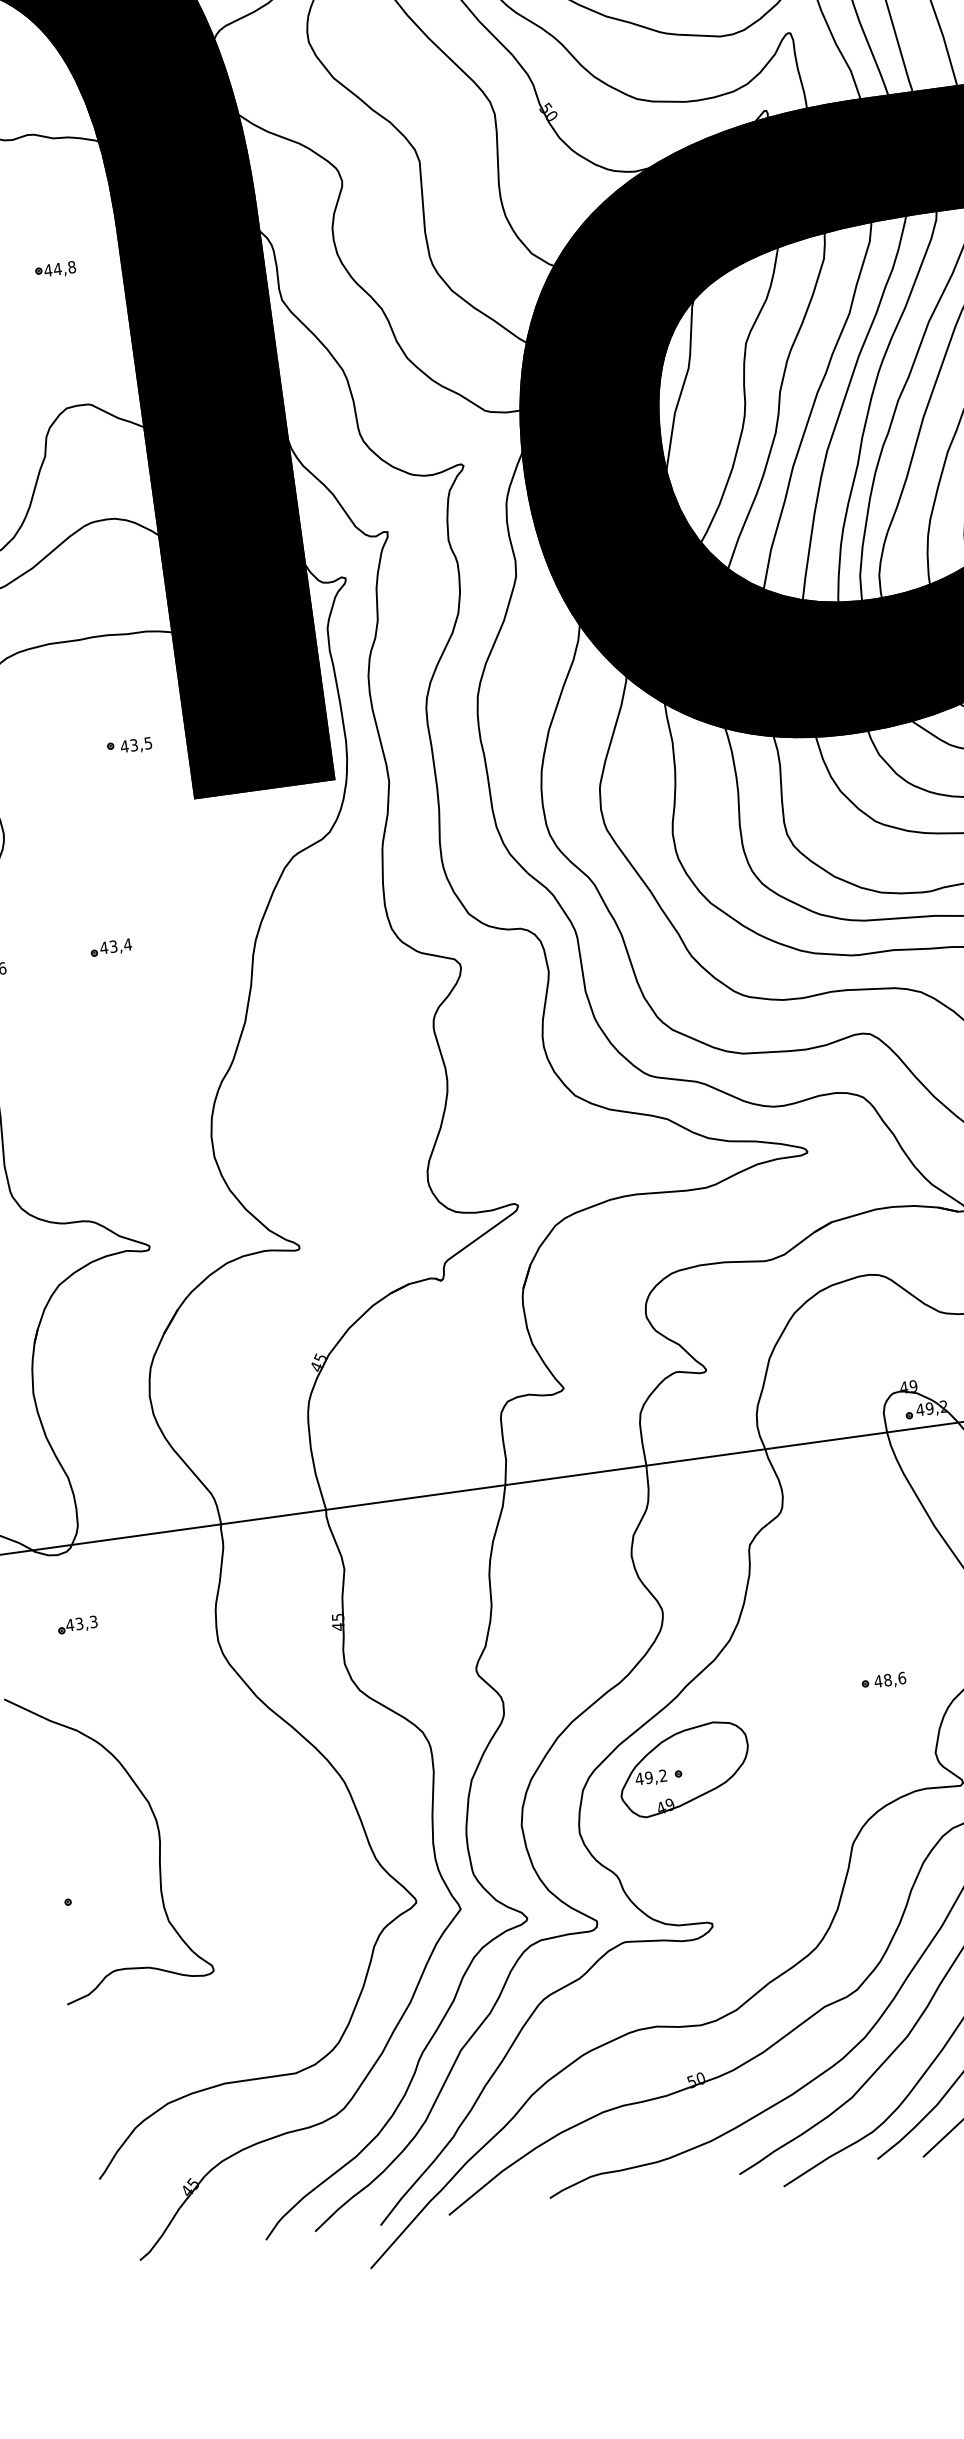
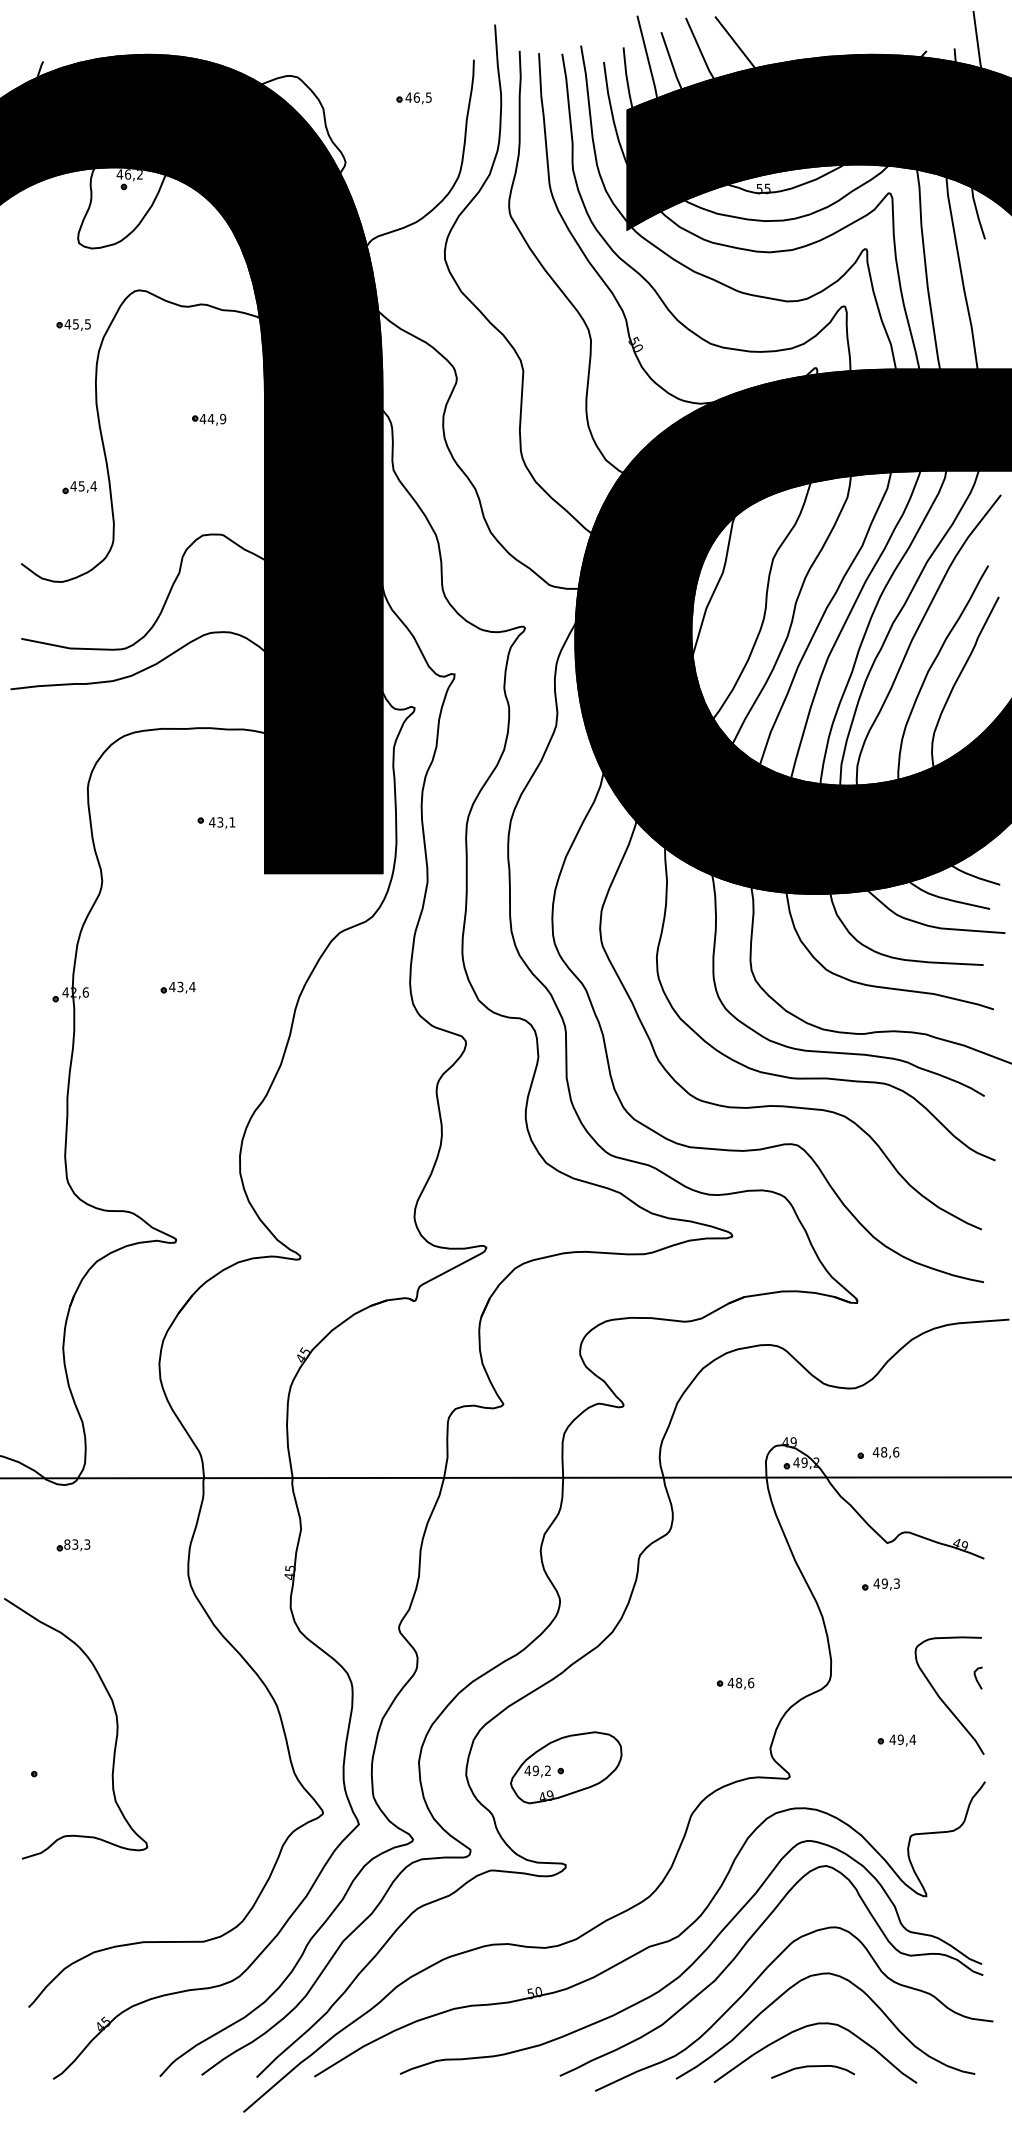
text: (72, 267) -> (223, 419), 44,8 -> 44,9
text: (148, 743) -> (232, 822), 43,5 -> 43,1
text: (70, 1625) -> (67, 1544), 43,3 -> 83,3
part: (684, 1768) -> (566, 1767), moved

